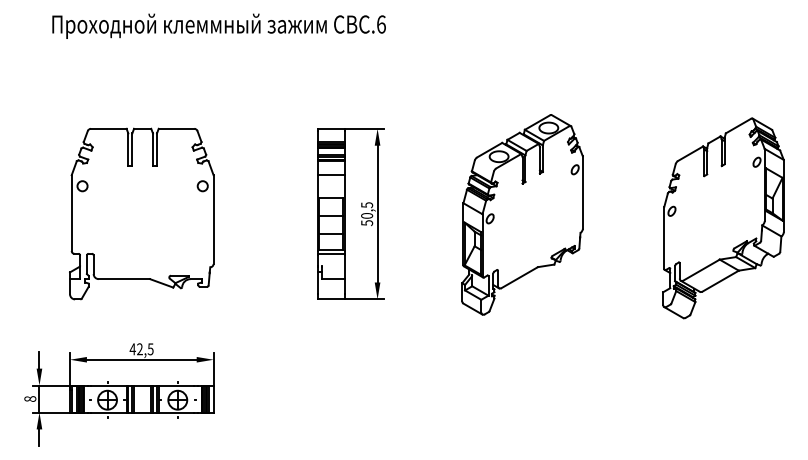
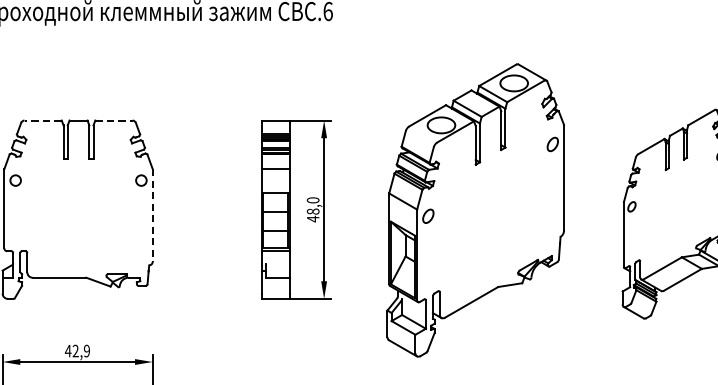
line: (108, 128) -> (42, 120), solid -> dashed
line: (176, 128) -> (113, 120), solid -> dashed
text: (367, 214) -> (313, 210), 50,5 -> 48,0
part: (522, 214) -> (475, 210), size x1.4
line: (213, 220) -> (152, 216), solid -> dashed
text: (150, 349) -> (86, 351), 42,5 -> 42,9

